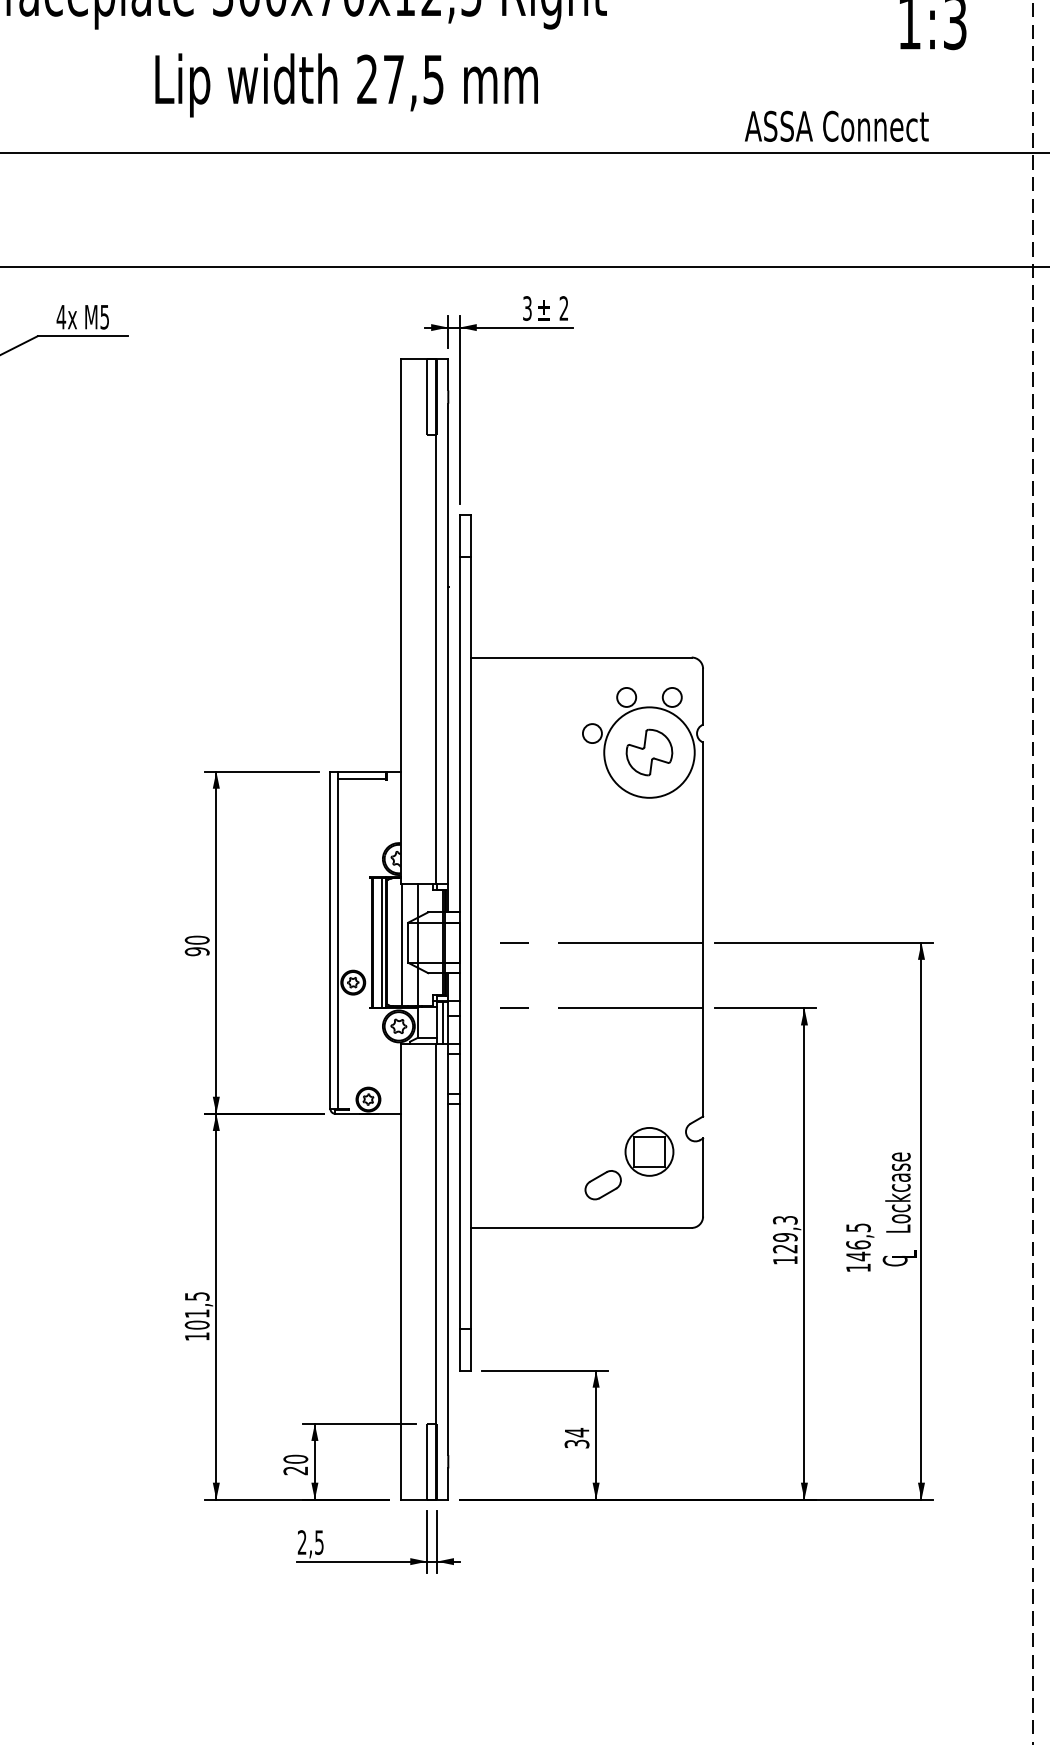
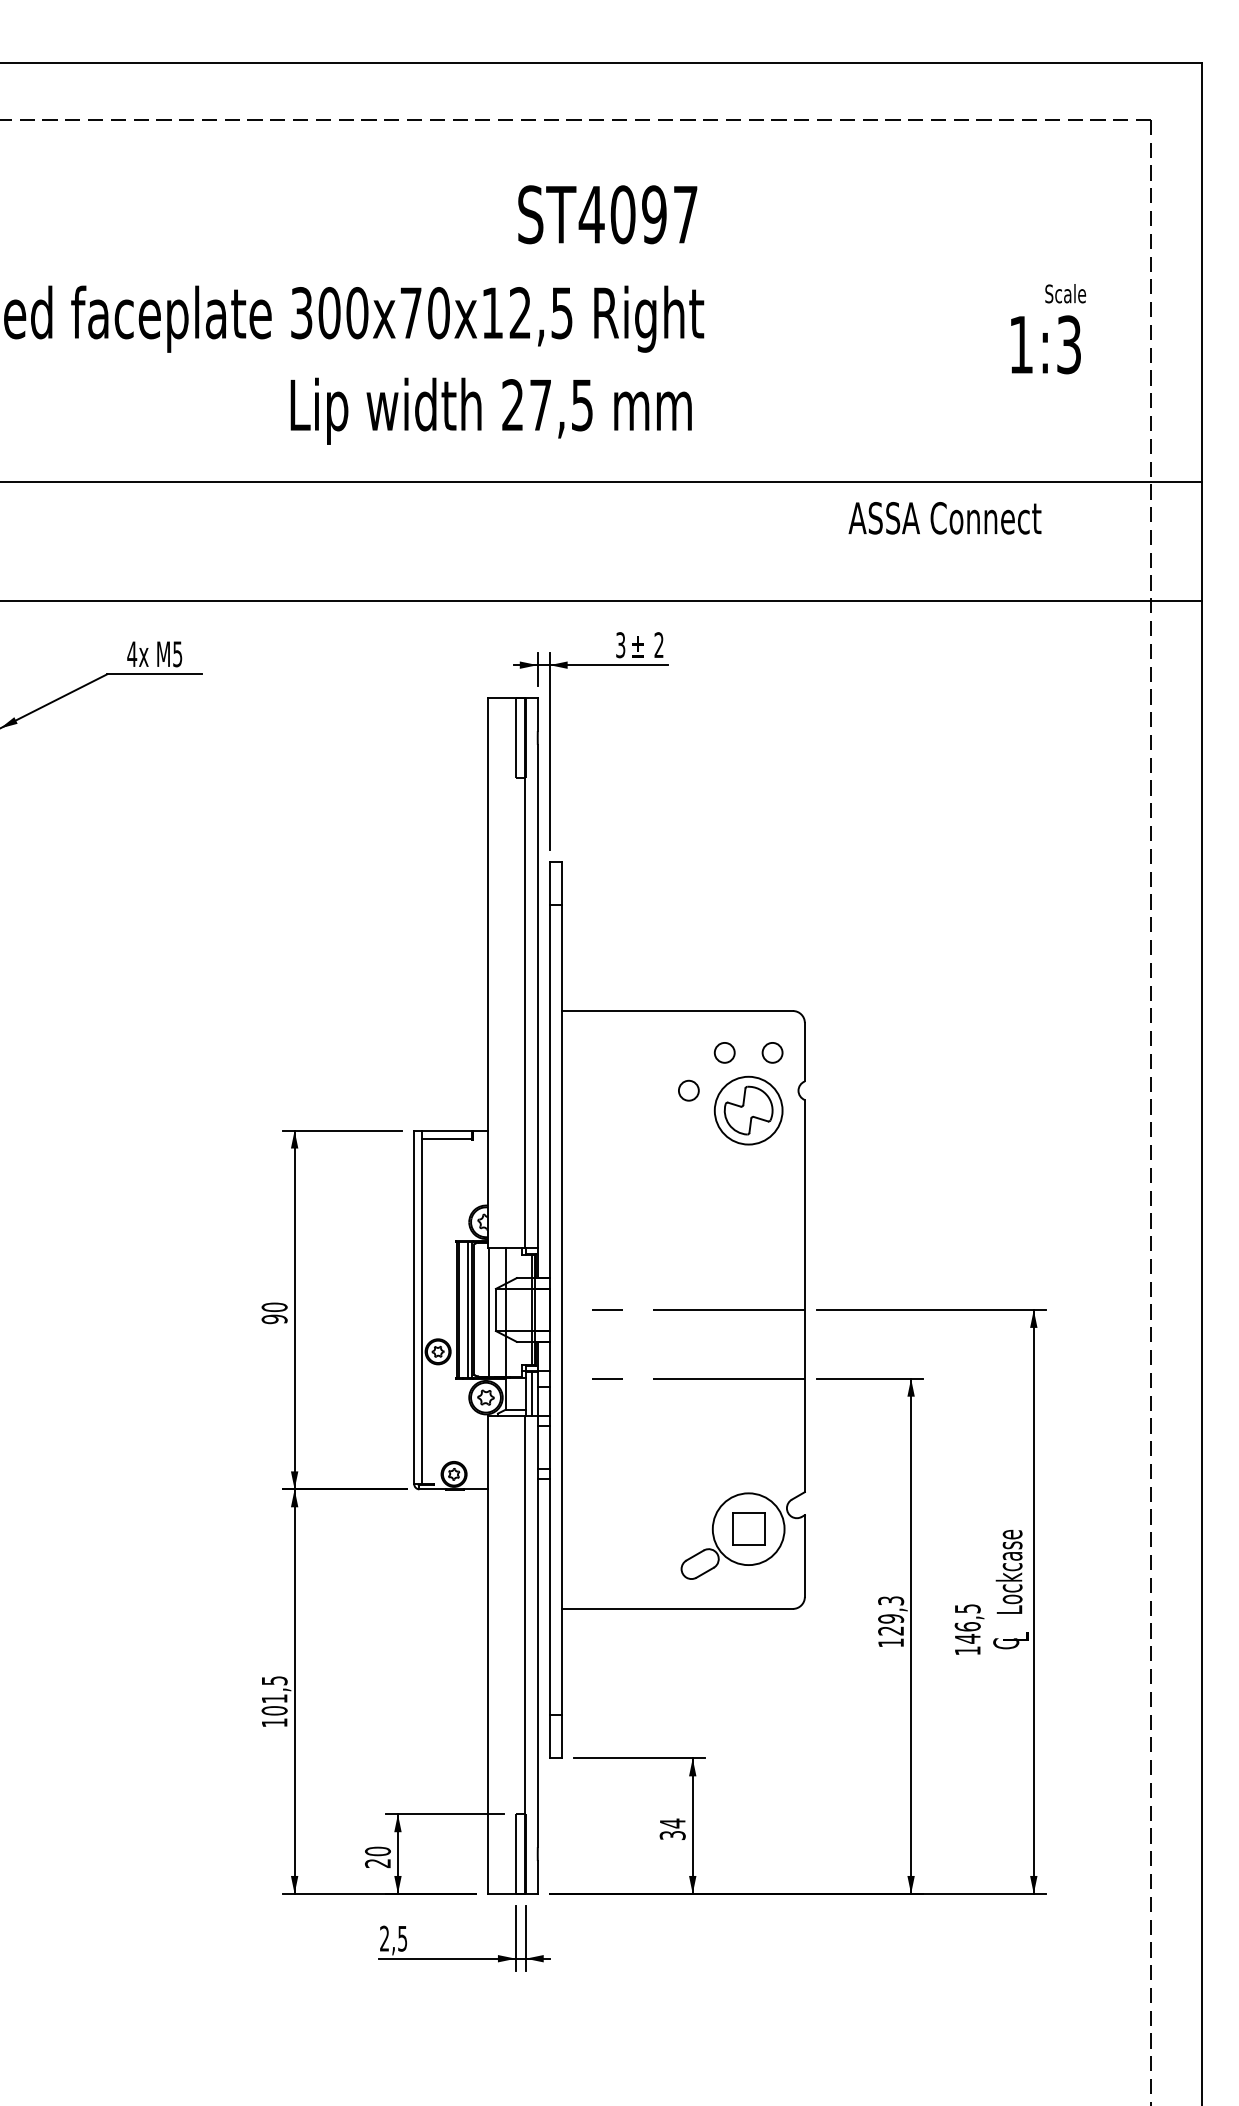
text: (345, 84) -> (490, 410), moved
text: (836, 126) -> (944, 518), moved
circle: (649, 752) -> (748, 1110), size x0.71
circle: (649, 1152) -> (748, 1529), size x1.43

